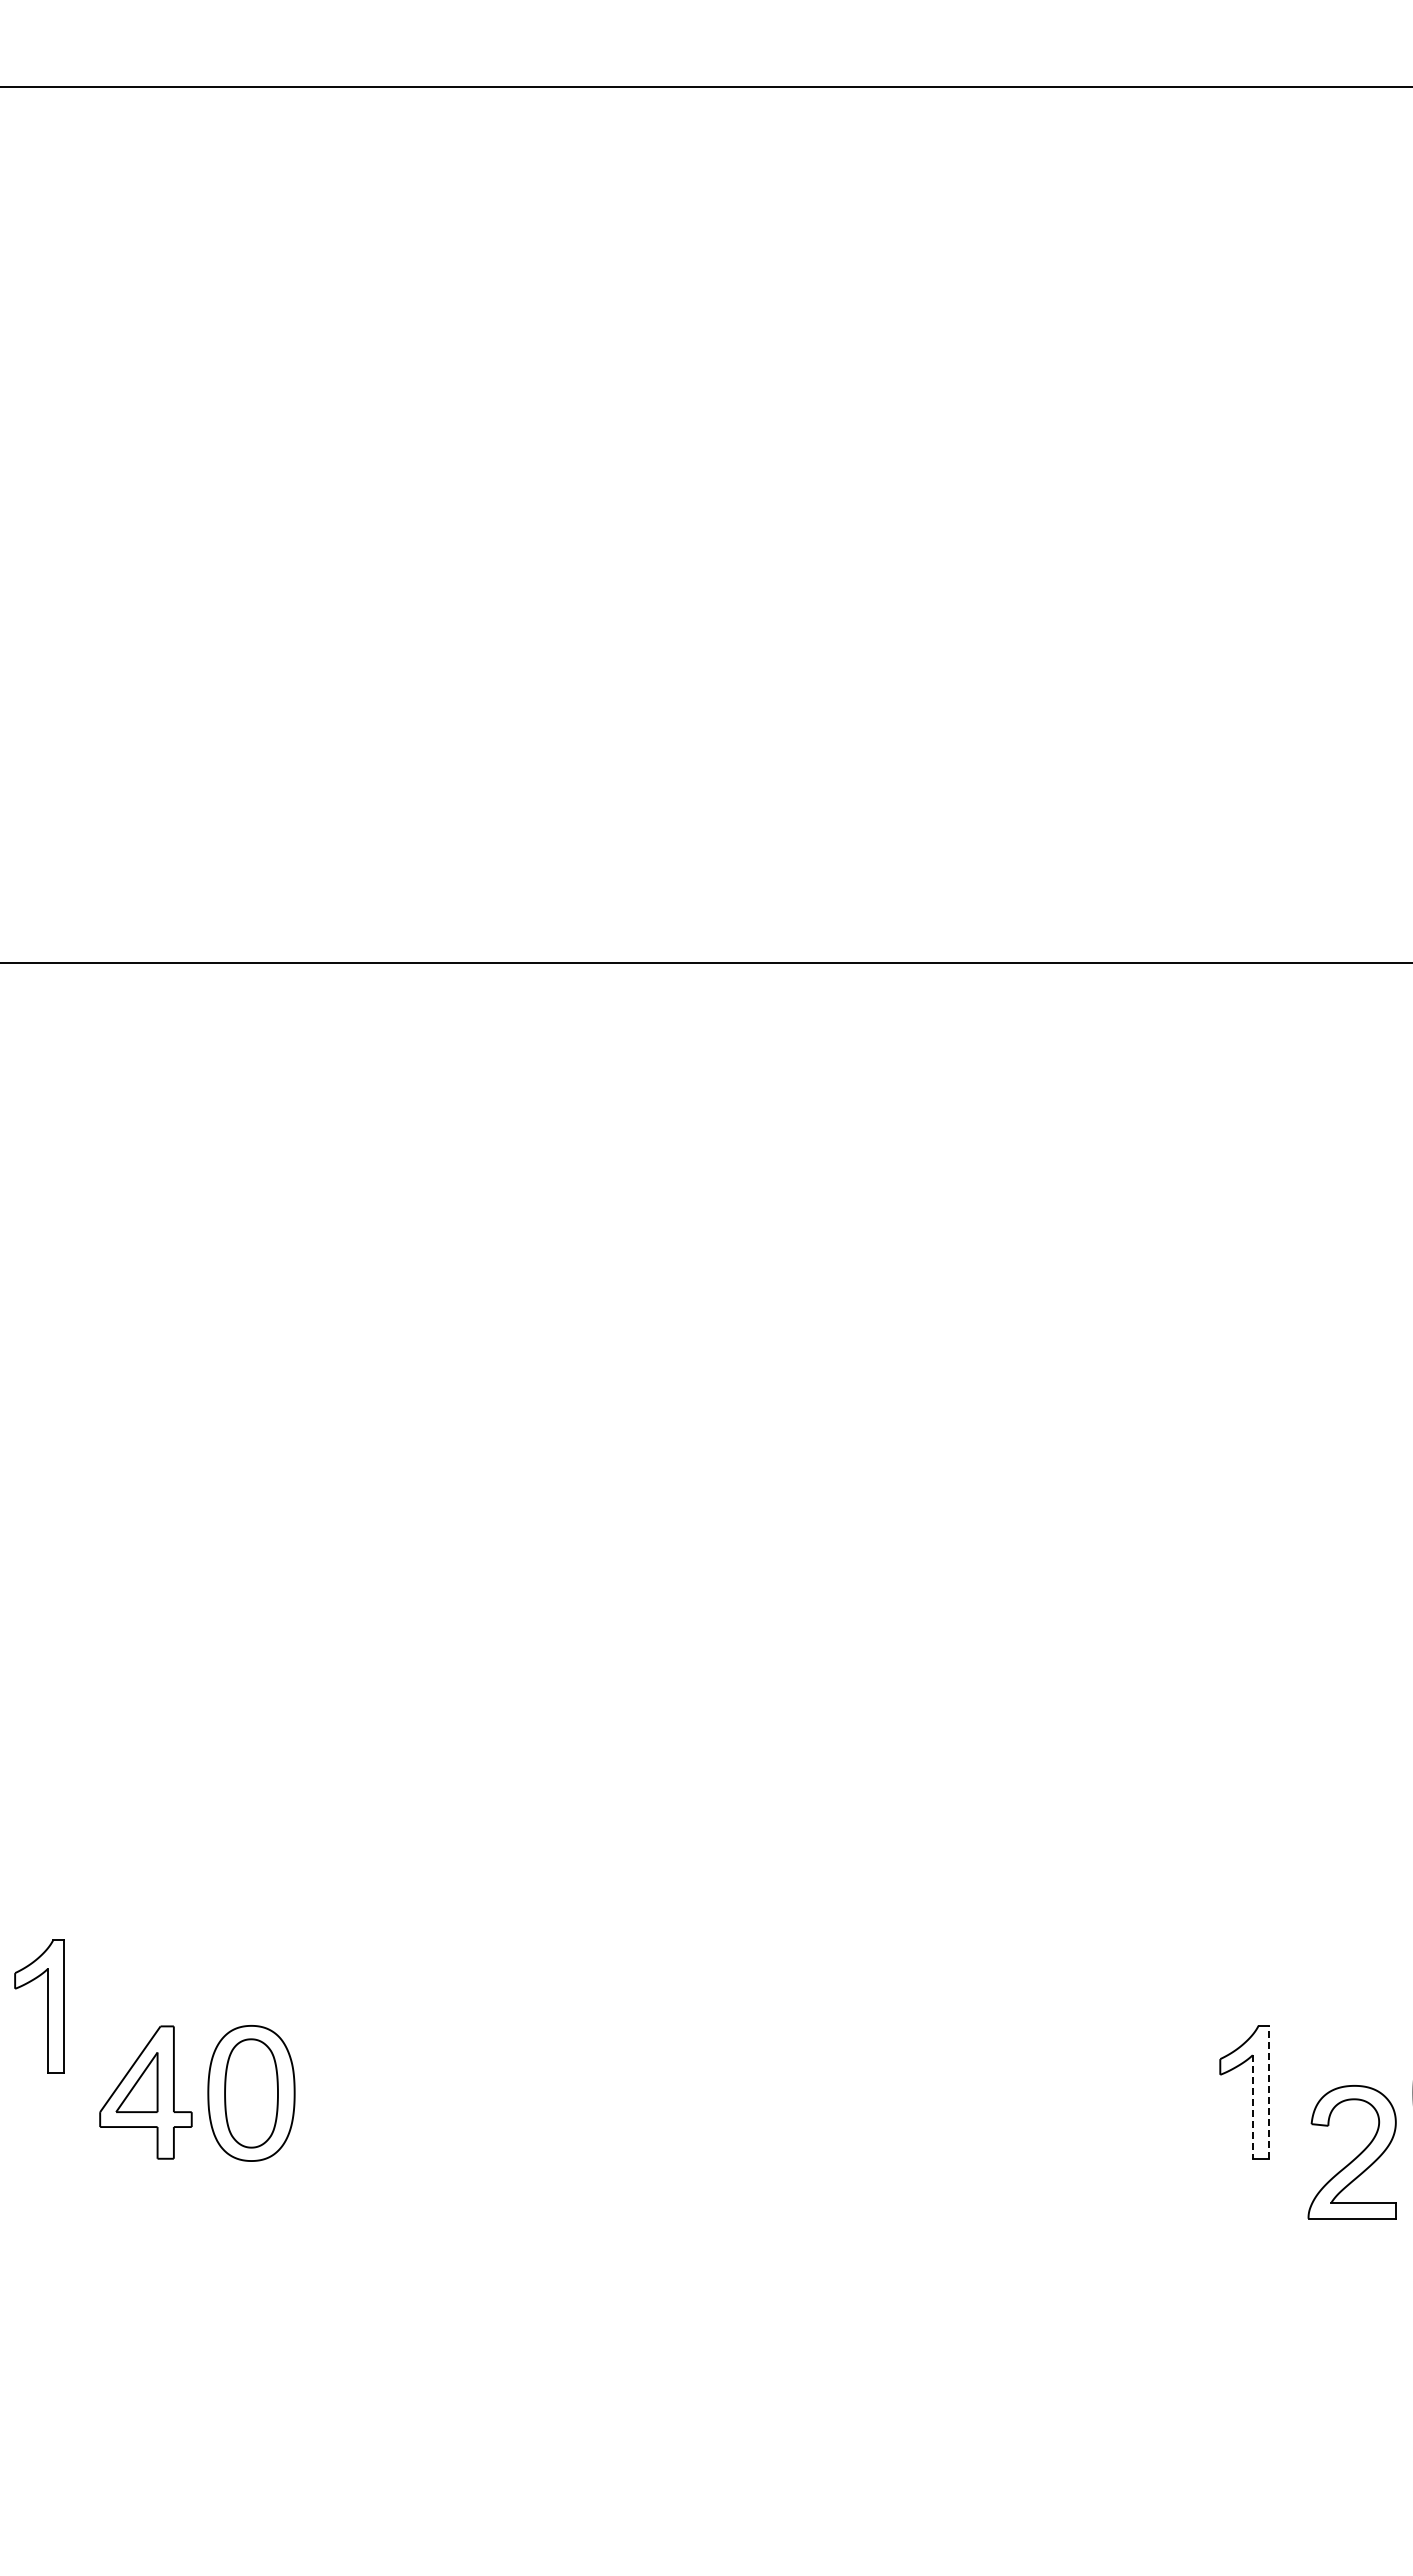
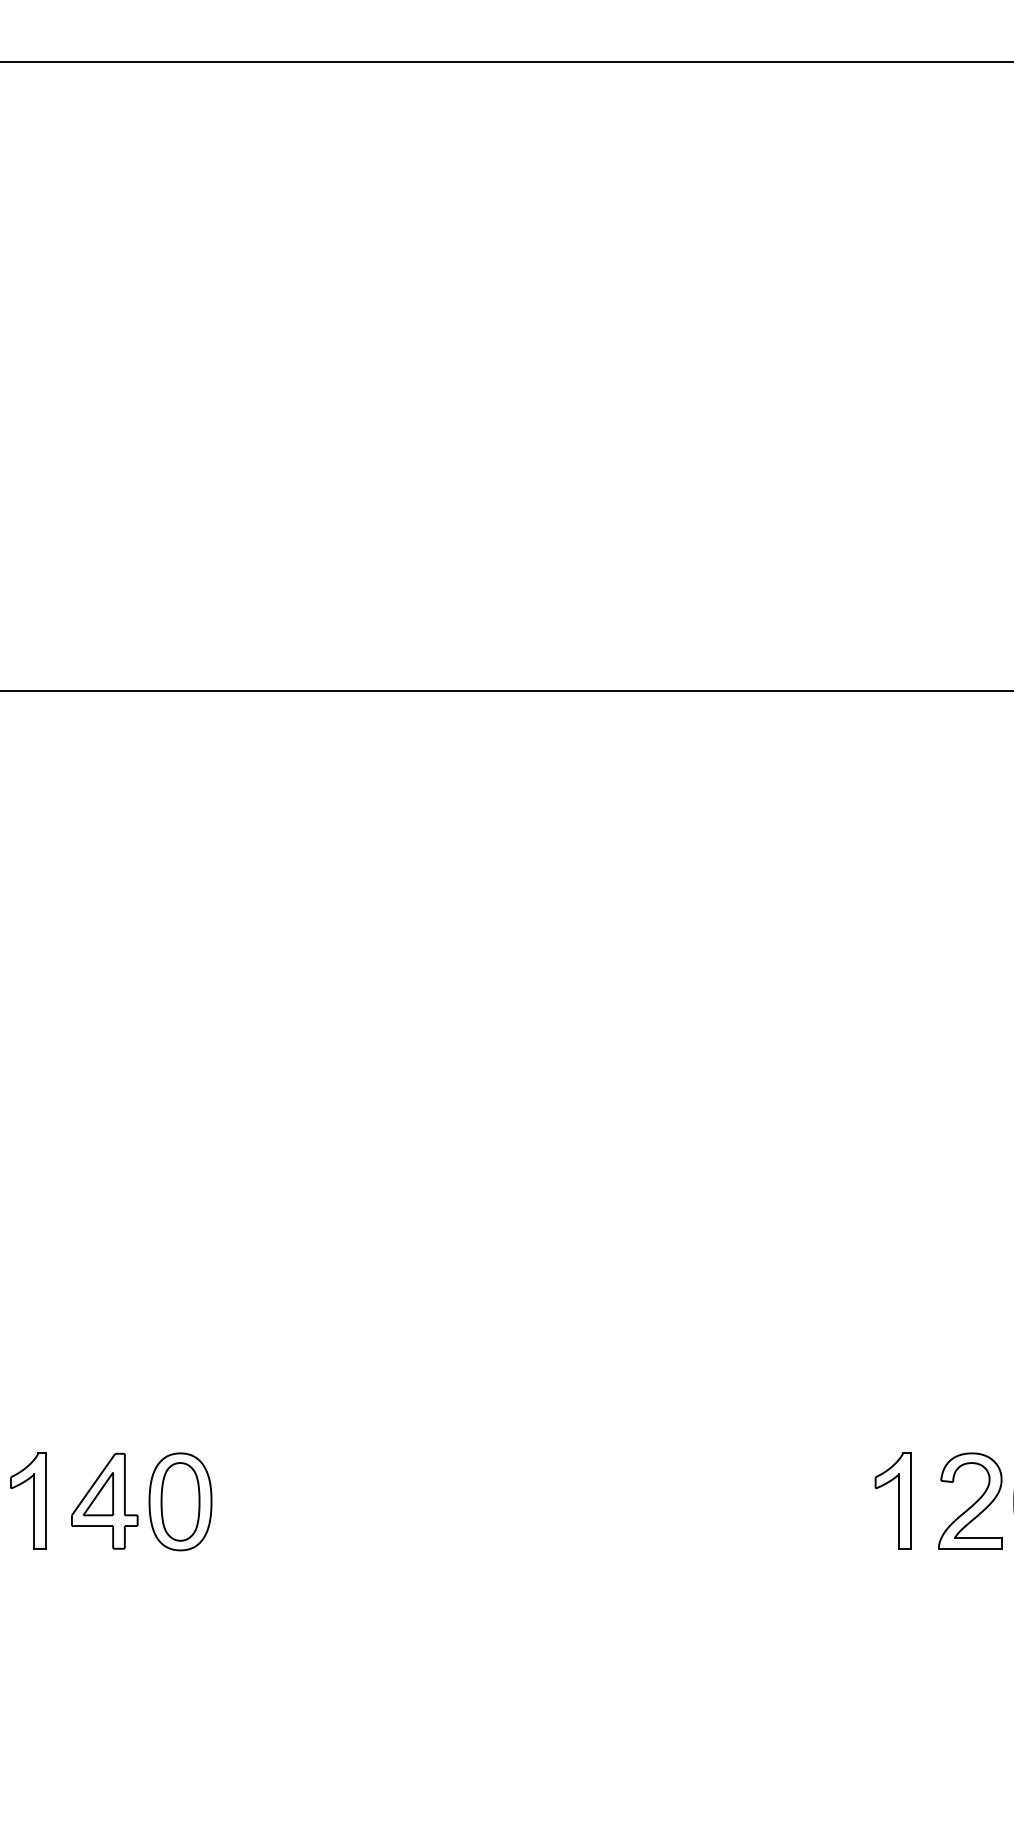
part: (47, 2006) -> (34, 1501), moved
line: (1269, 2091) -> (910, 1500), dashed -> solid
line: (1252, 2106) -> (898, 1511), dashed -> solid
part: (1356, 2156) -> (973, 1504), moved

